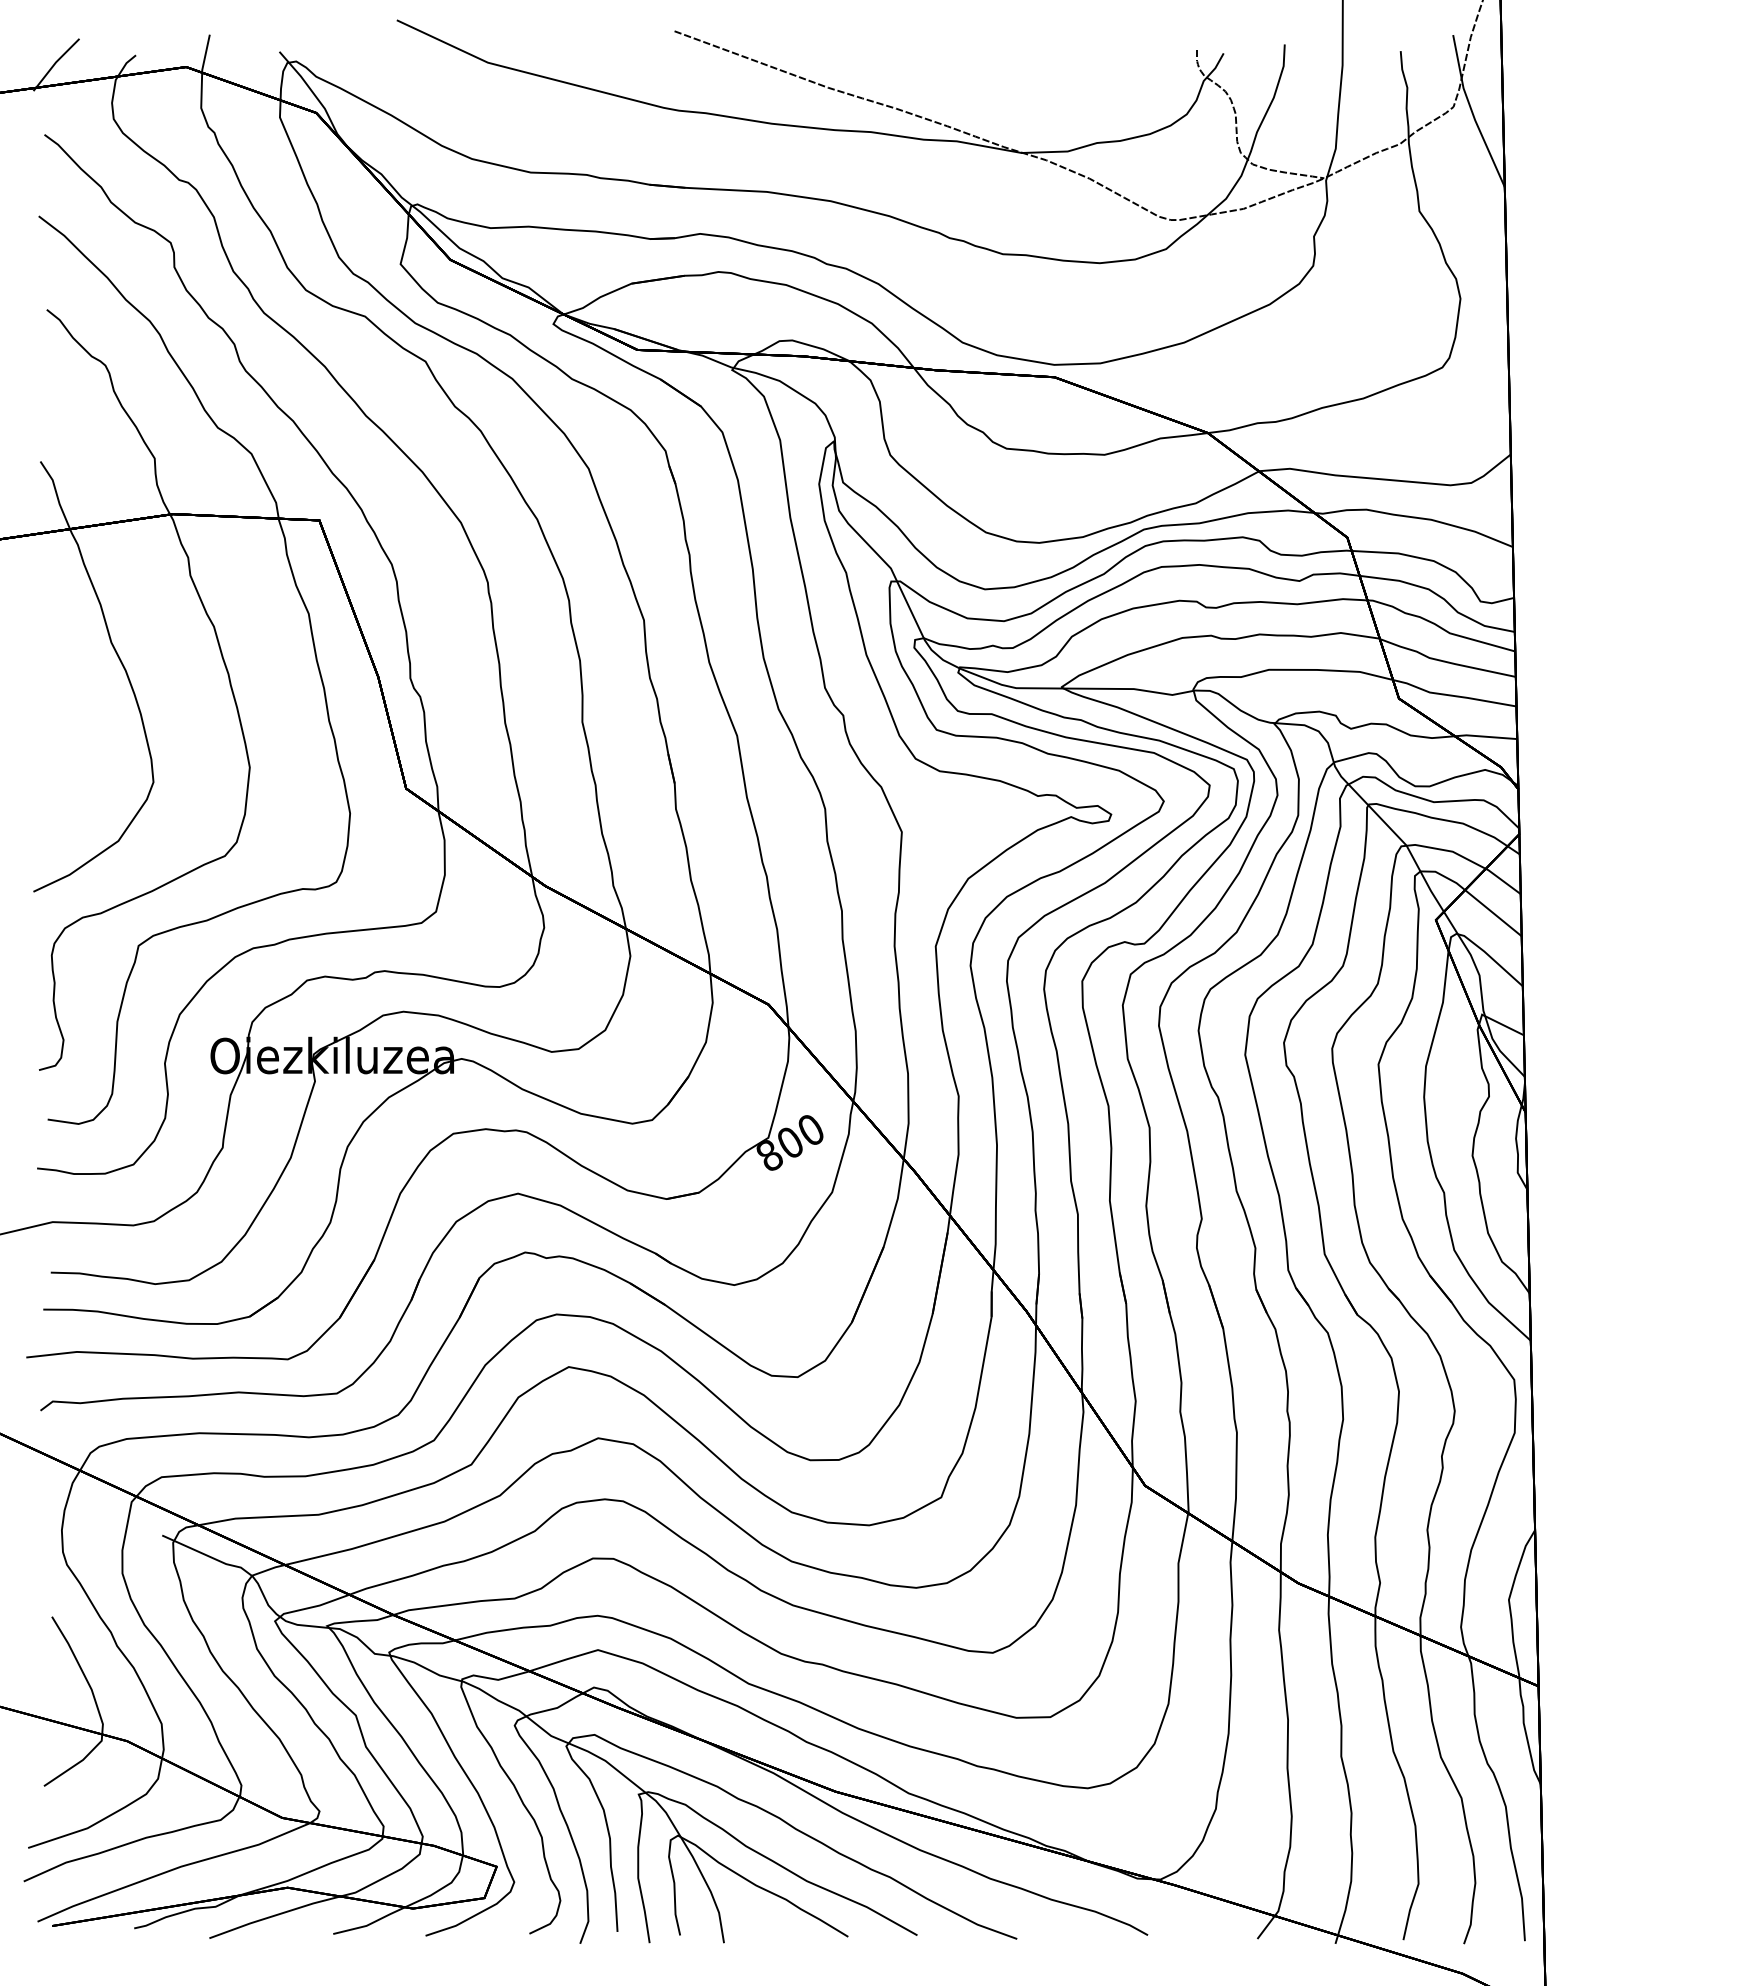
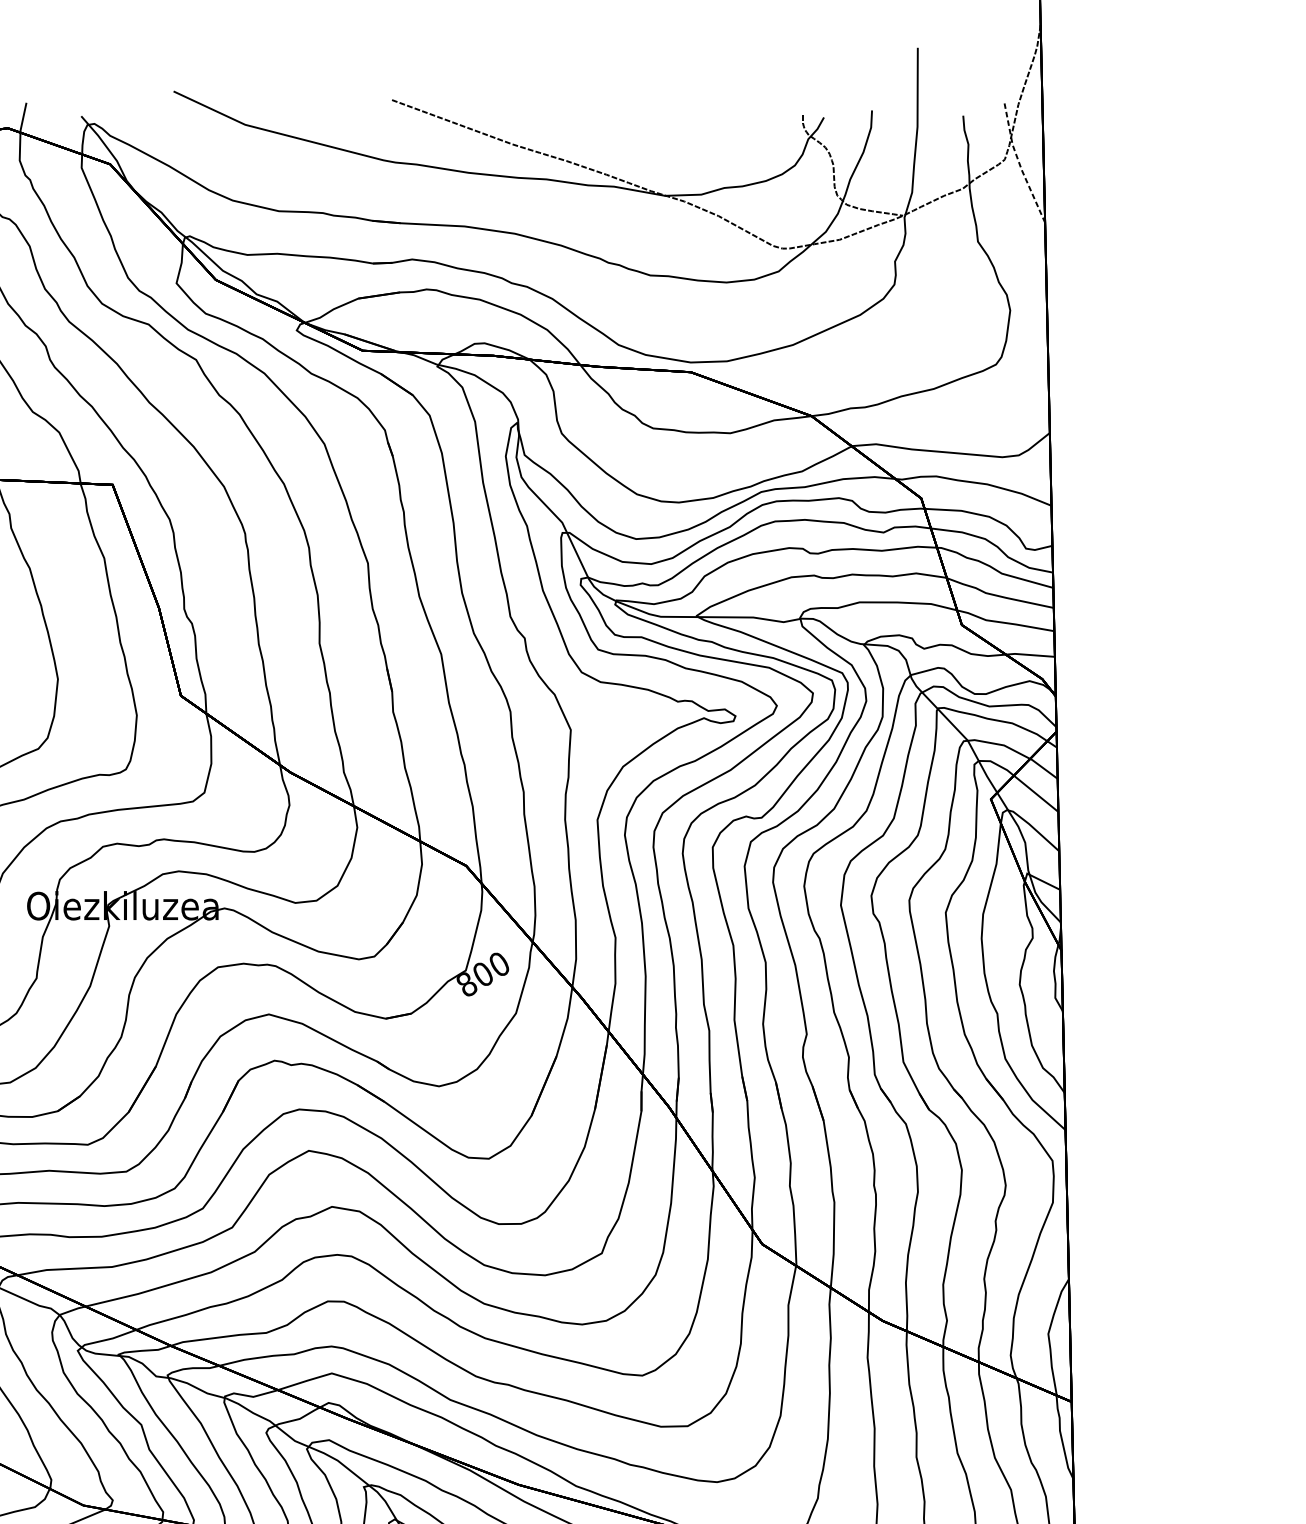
line: (1472, 113) -> (1019, 164), solid -> dashed

